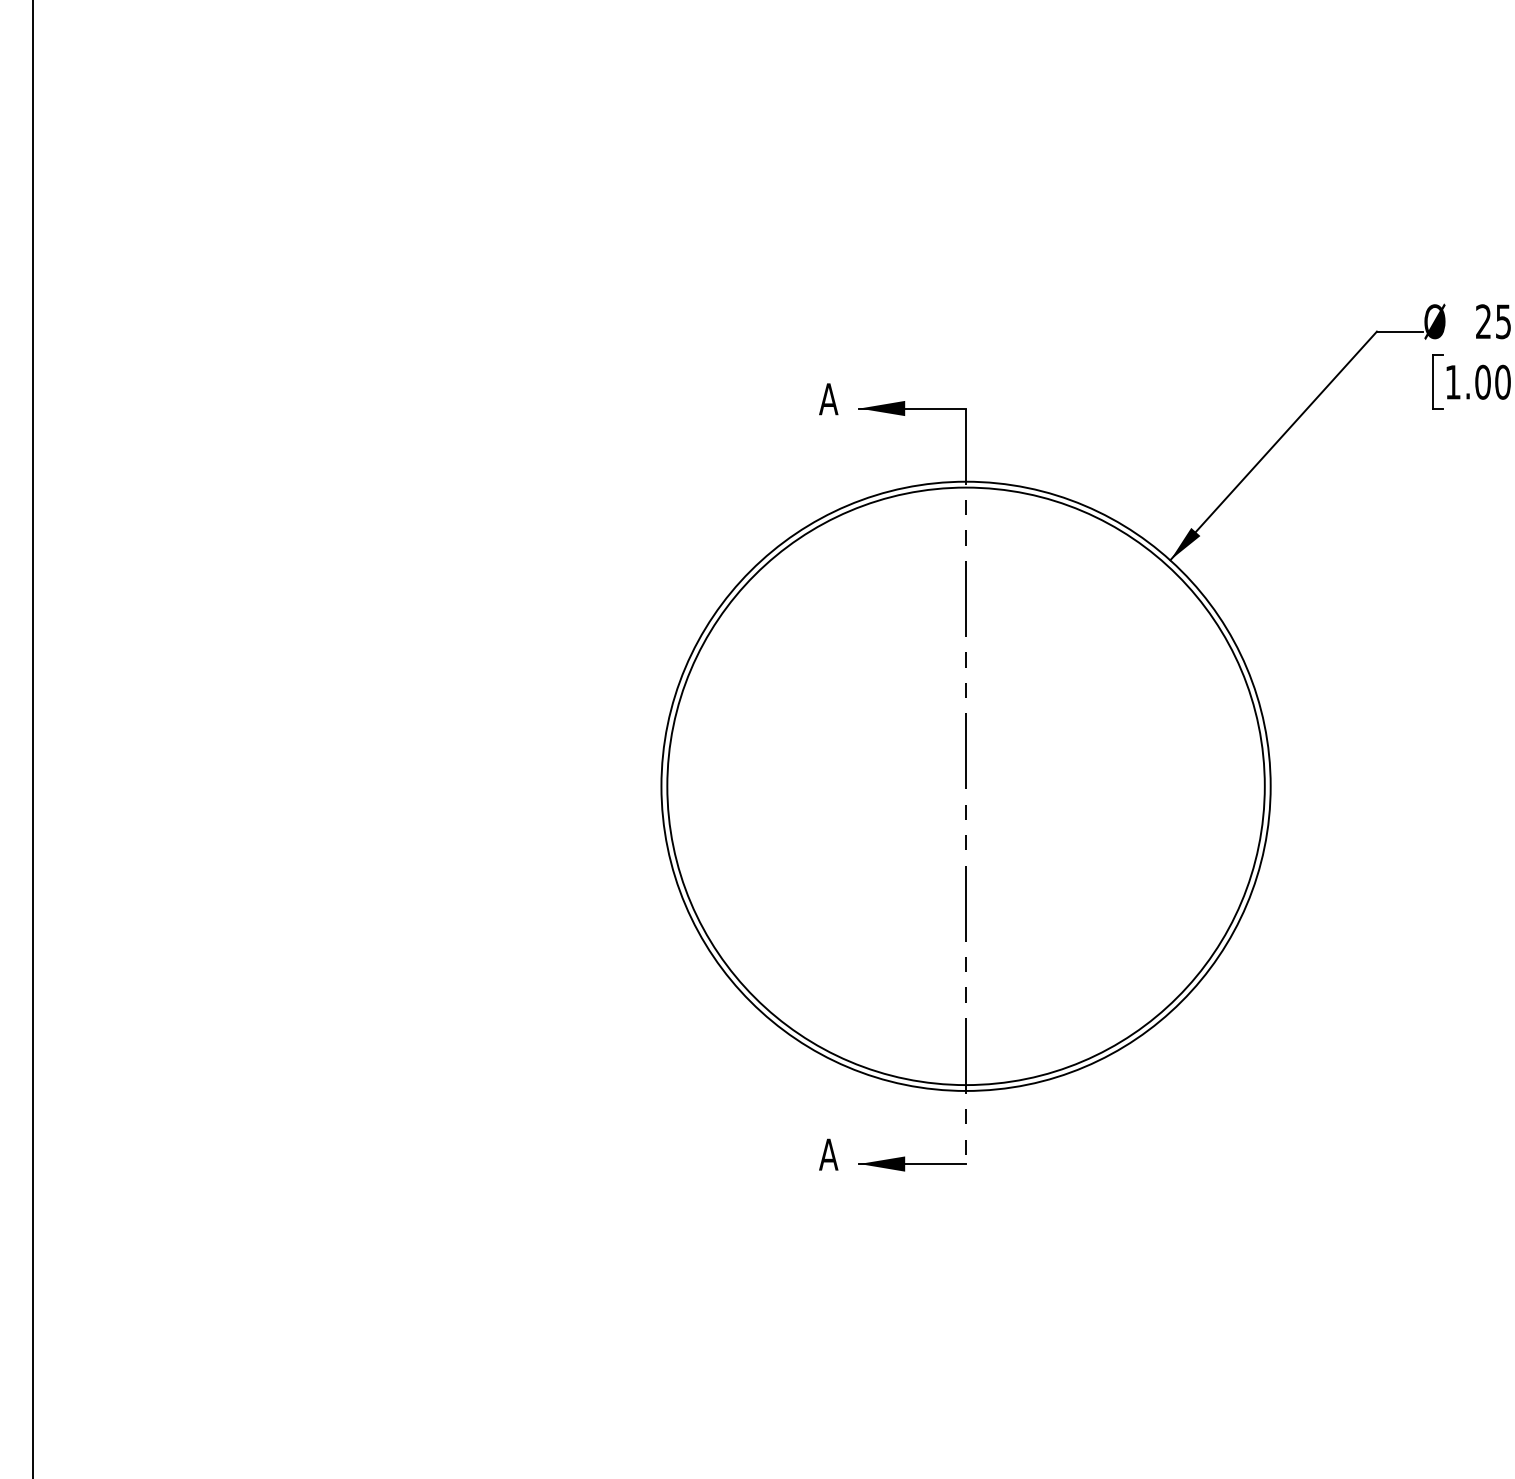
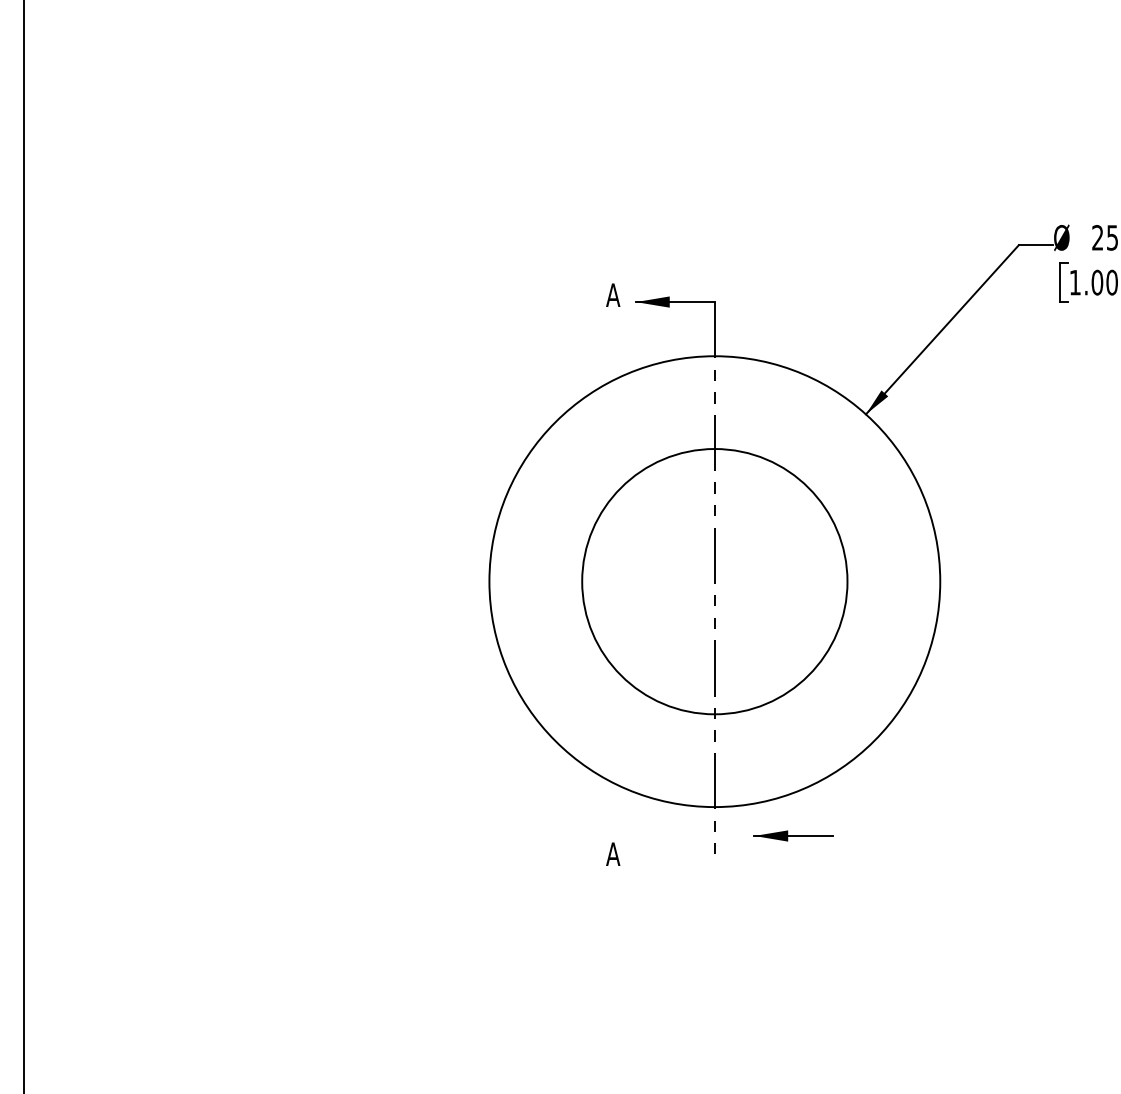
circle: (965, 786) -> (714, 581), size x0.6
part: (912, 1163) -> (793, 835), moved

